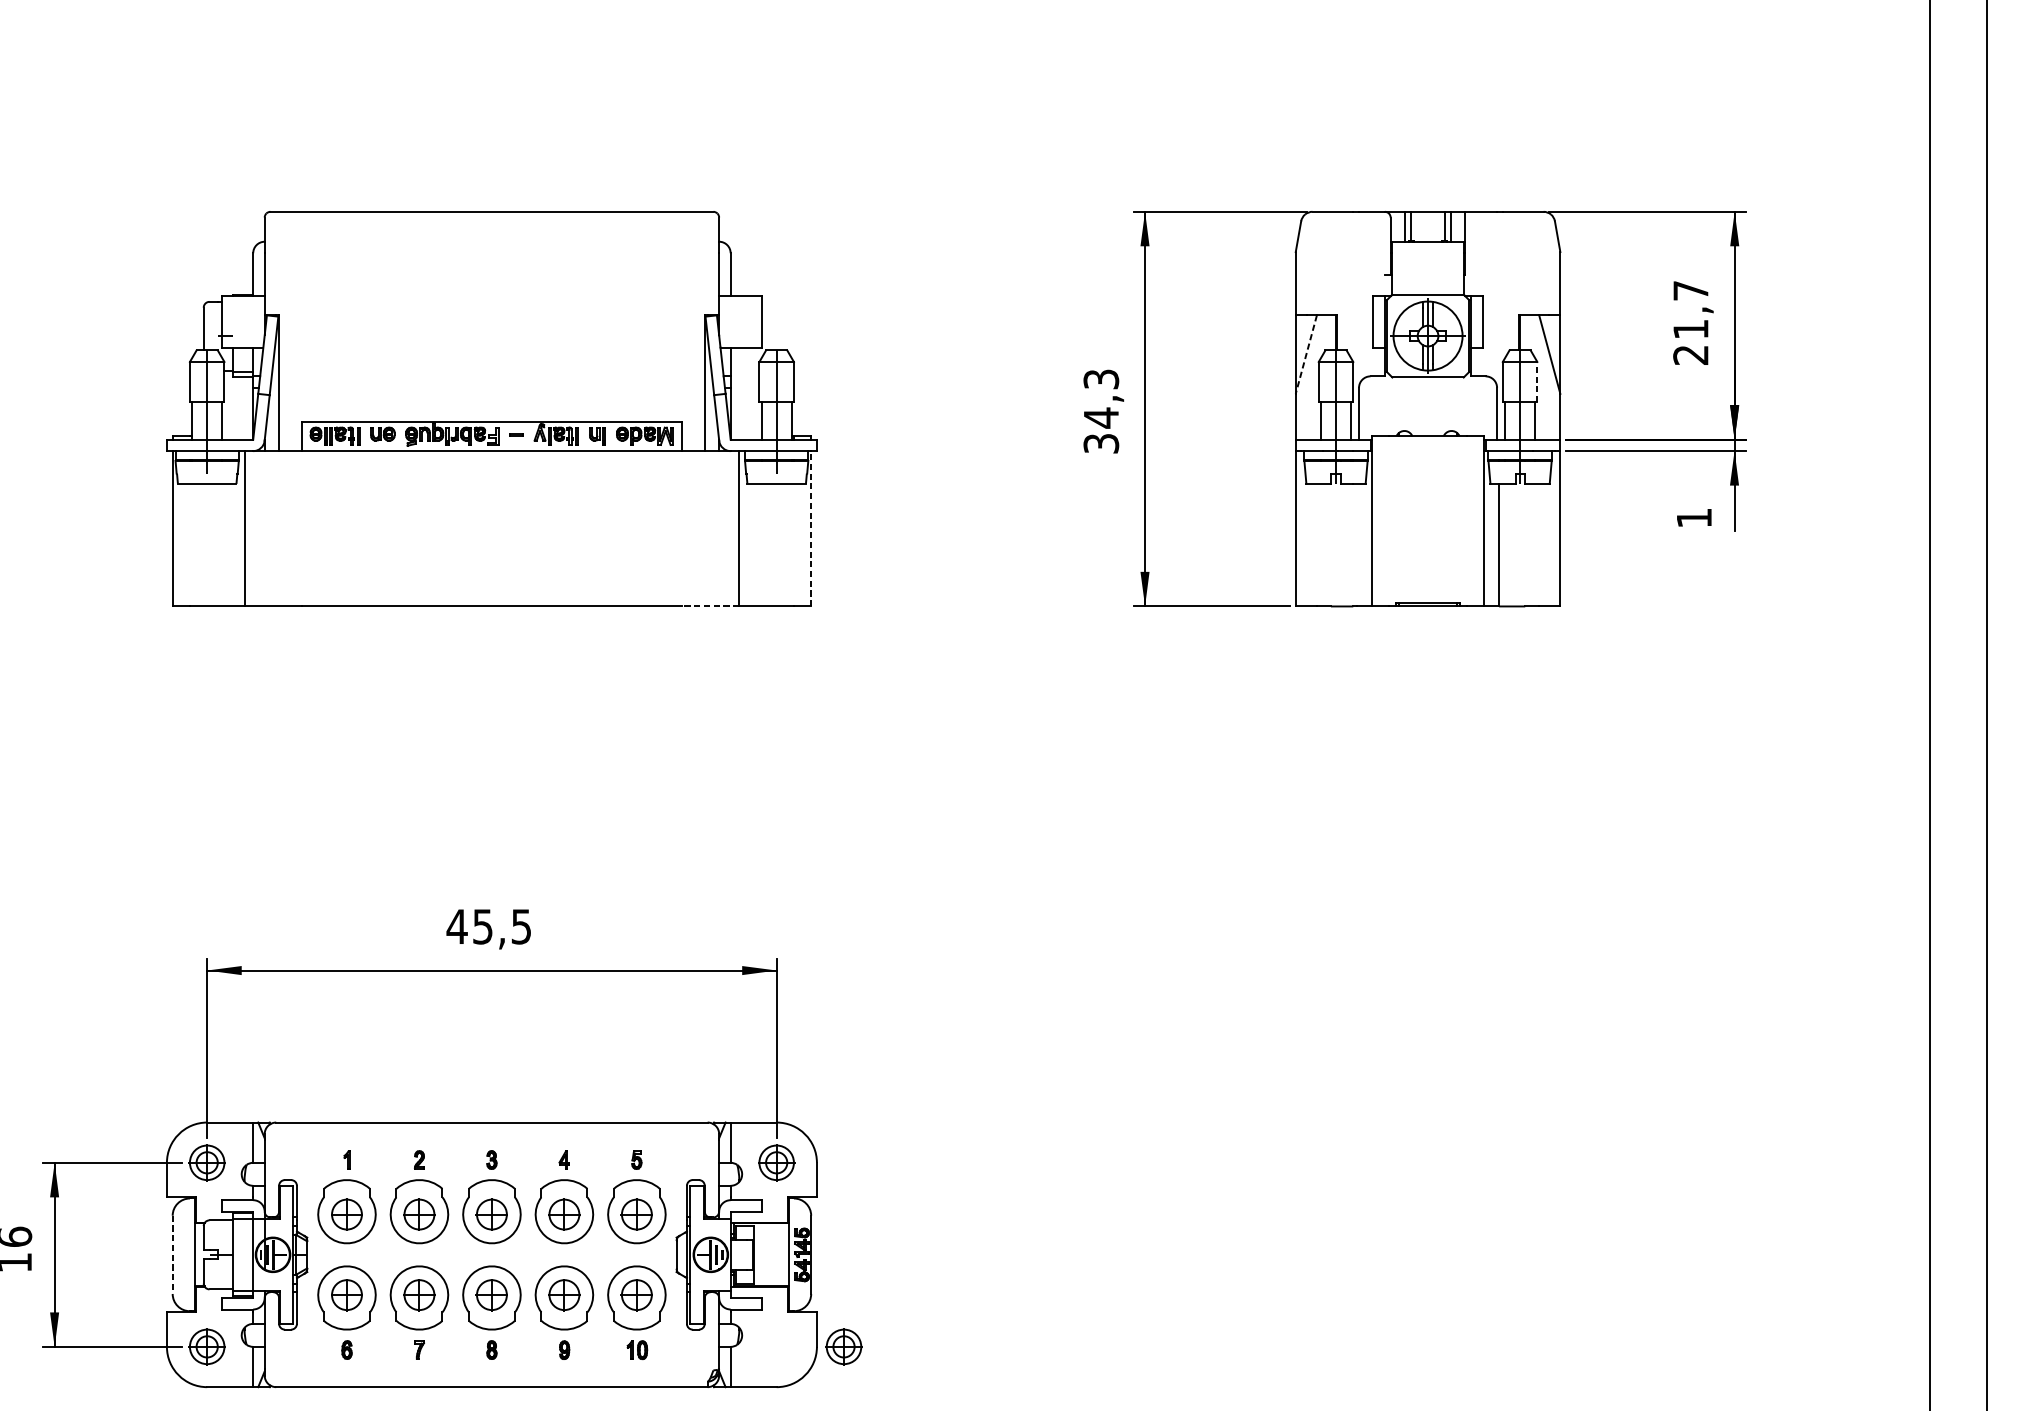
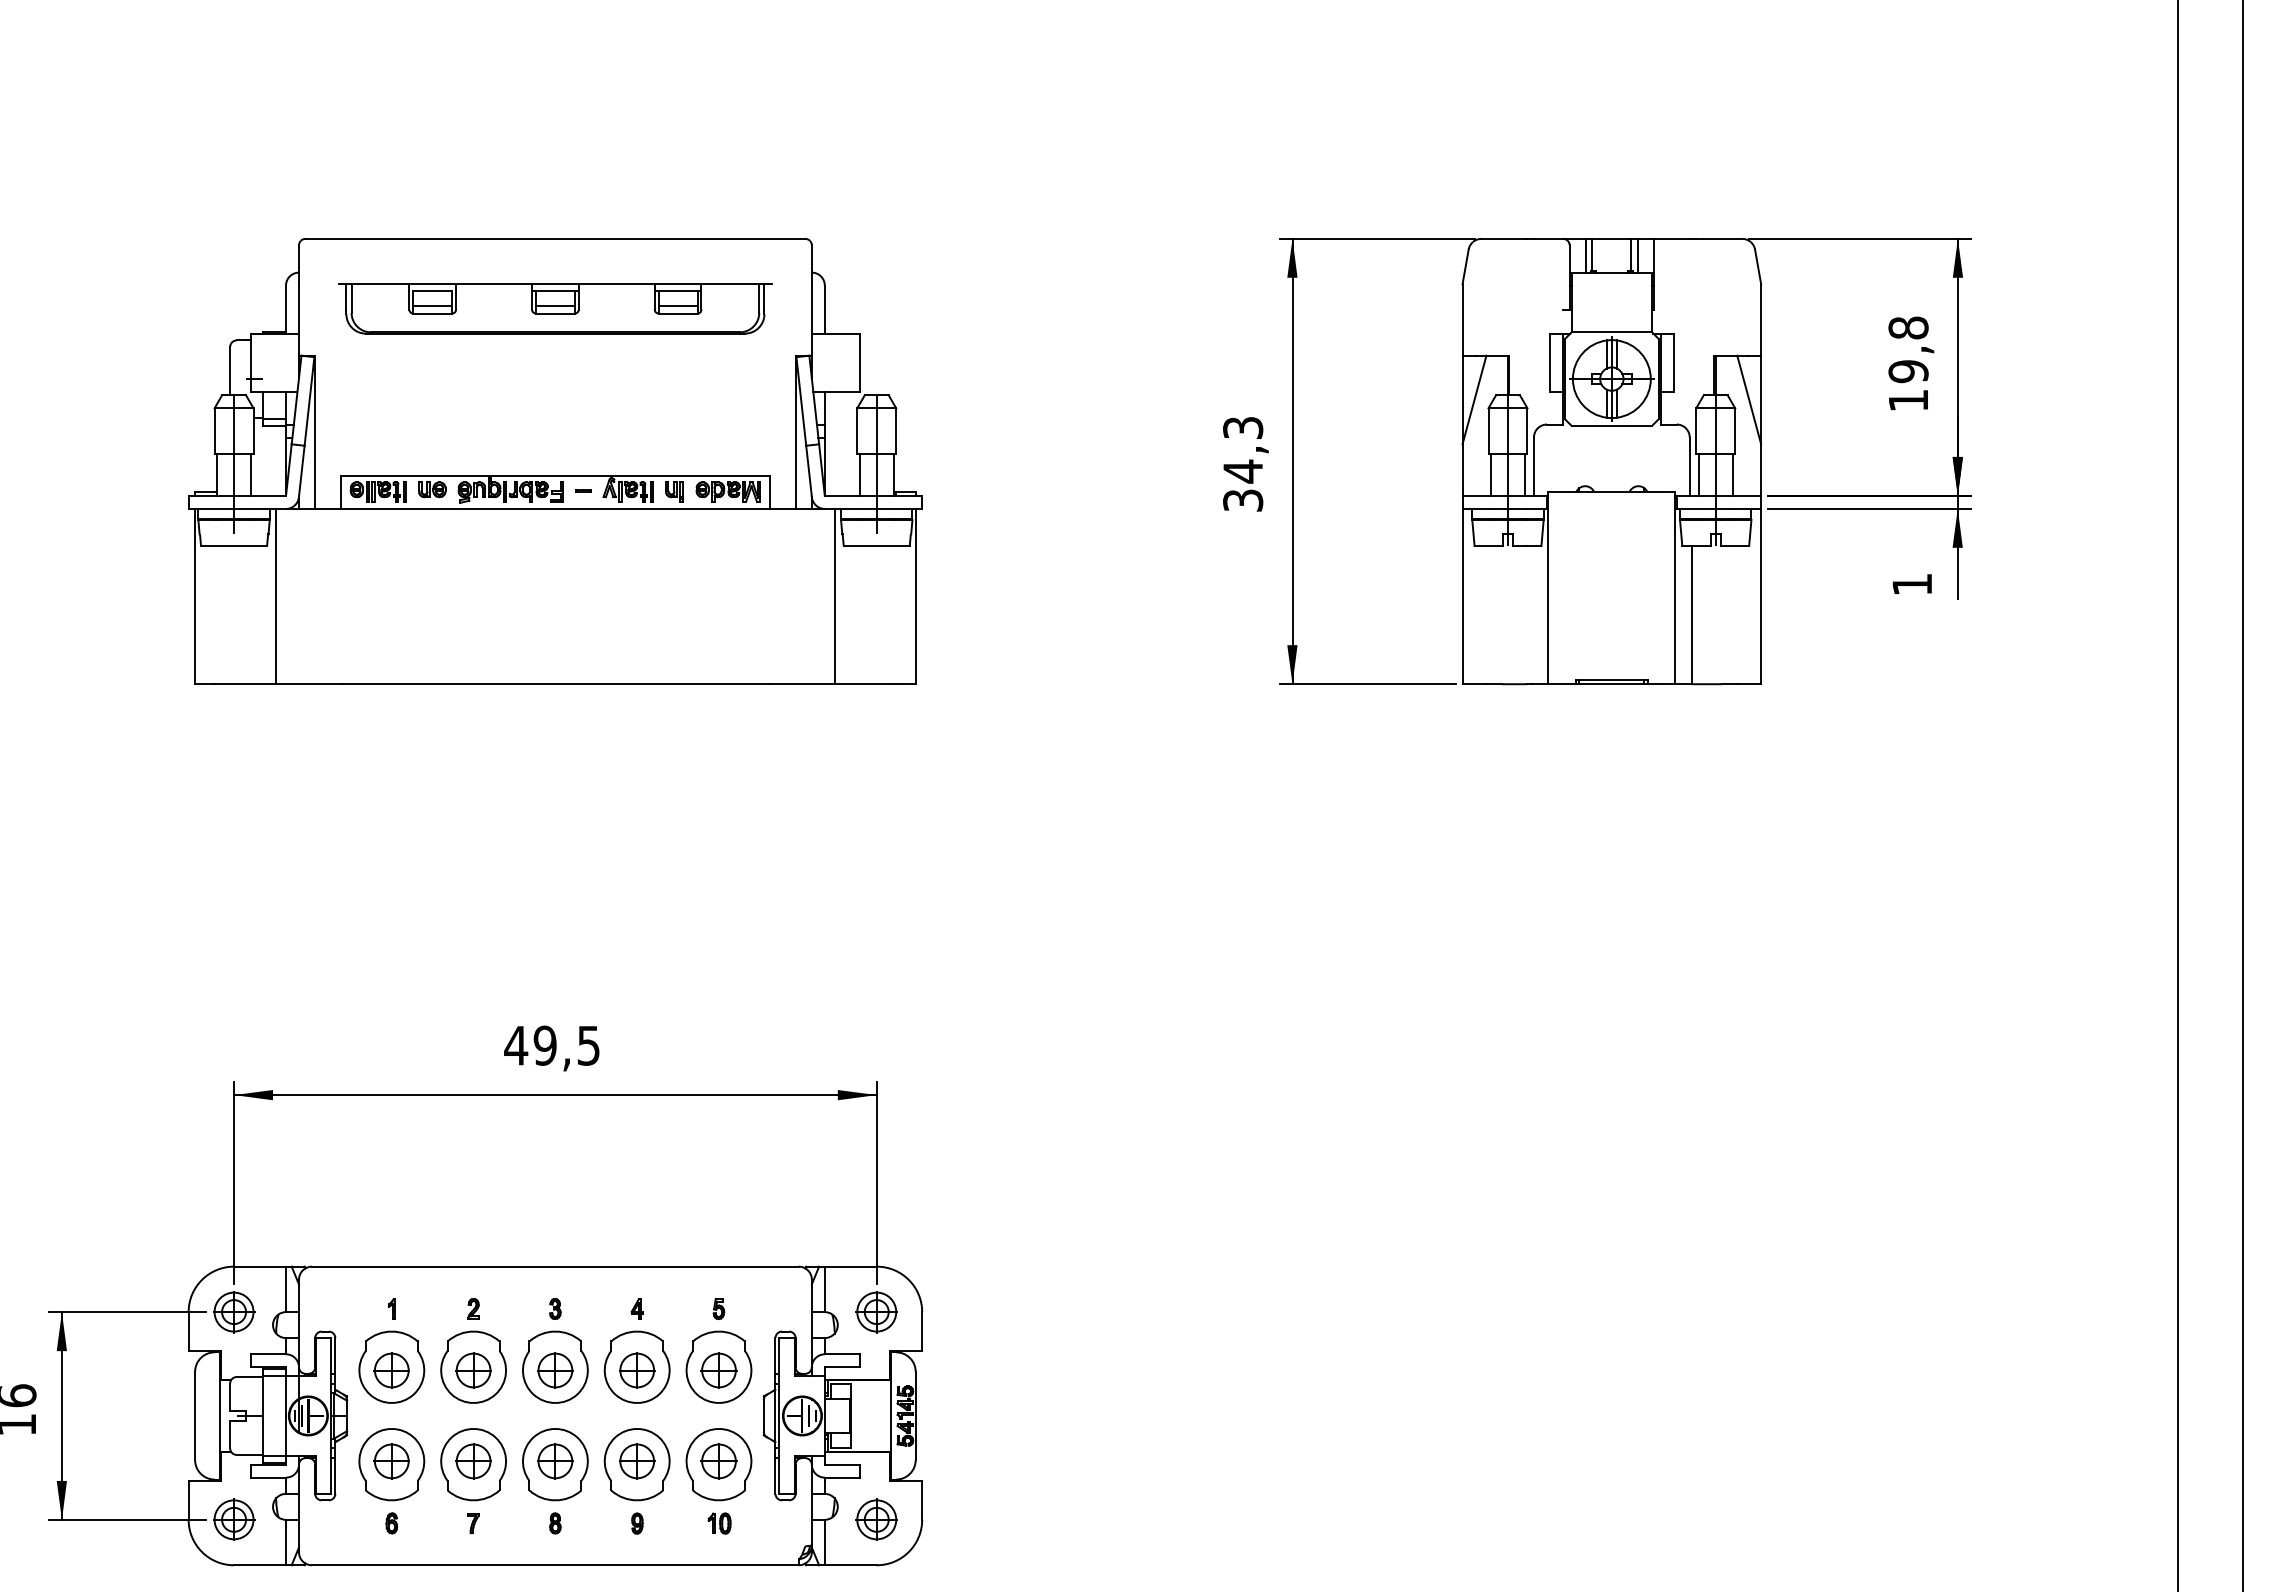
part: (492, 273) -> (555, 308), added
text: (1690, 322) -> (1908, 363), 21,7 -> 19,8
line: (1306, 355) -> (1474, 400), dashed -> solid
line: (1537, 382) -> (1735, 431), dashed -> solid
line: (811, 528) -> (915, 596), dashed -> solid
line: (709, 606) -> (801, 684), dashed -> solid
text: (482, 926) -> (544, 1045), 45,5 -> 49,5
line: (173, 1255) -> (195, 1416), dashed -> solid
part: (843, 1346) -> (876, 1519), moved

